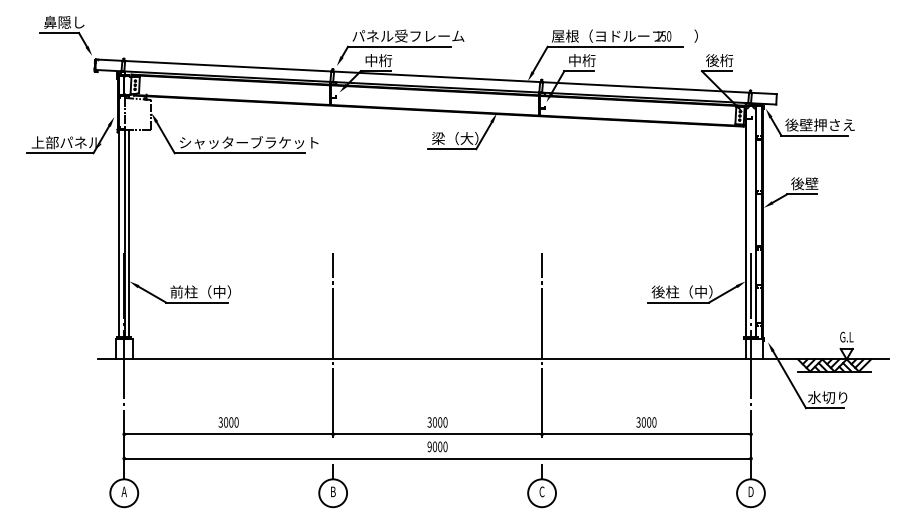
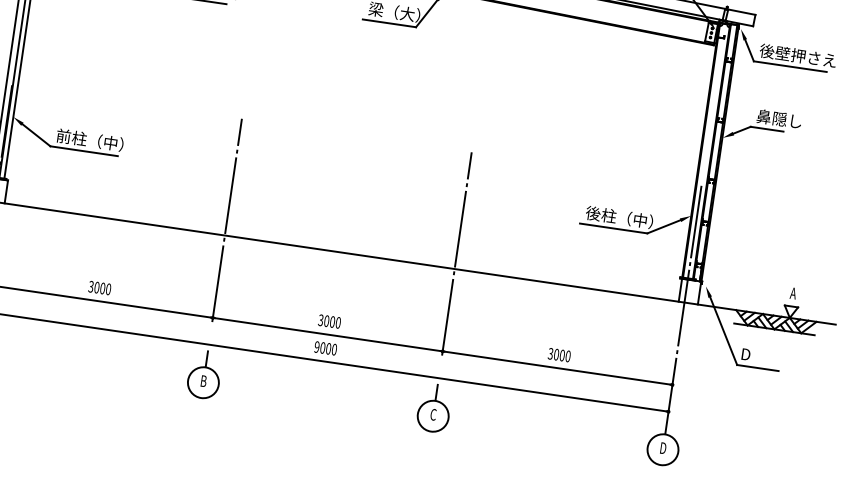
text: (811, 183) -> (779, 118), 後壁 -> 鼻隠し
text: (846, 336) -> (793, 292), G.L -> A
text: (827, 397) -> (762, 356), 水切り -> D

